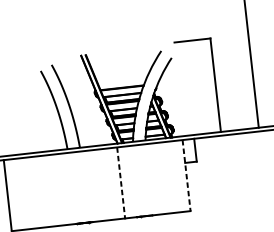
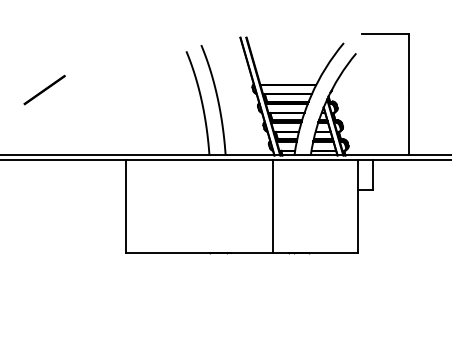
line: (186, 175) -> (358, 206), dashed -> solid
line: (121, 182) -> (273, 206), dashed -> solid

